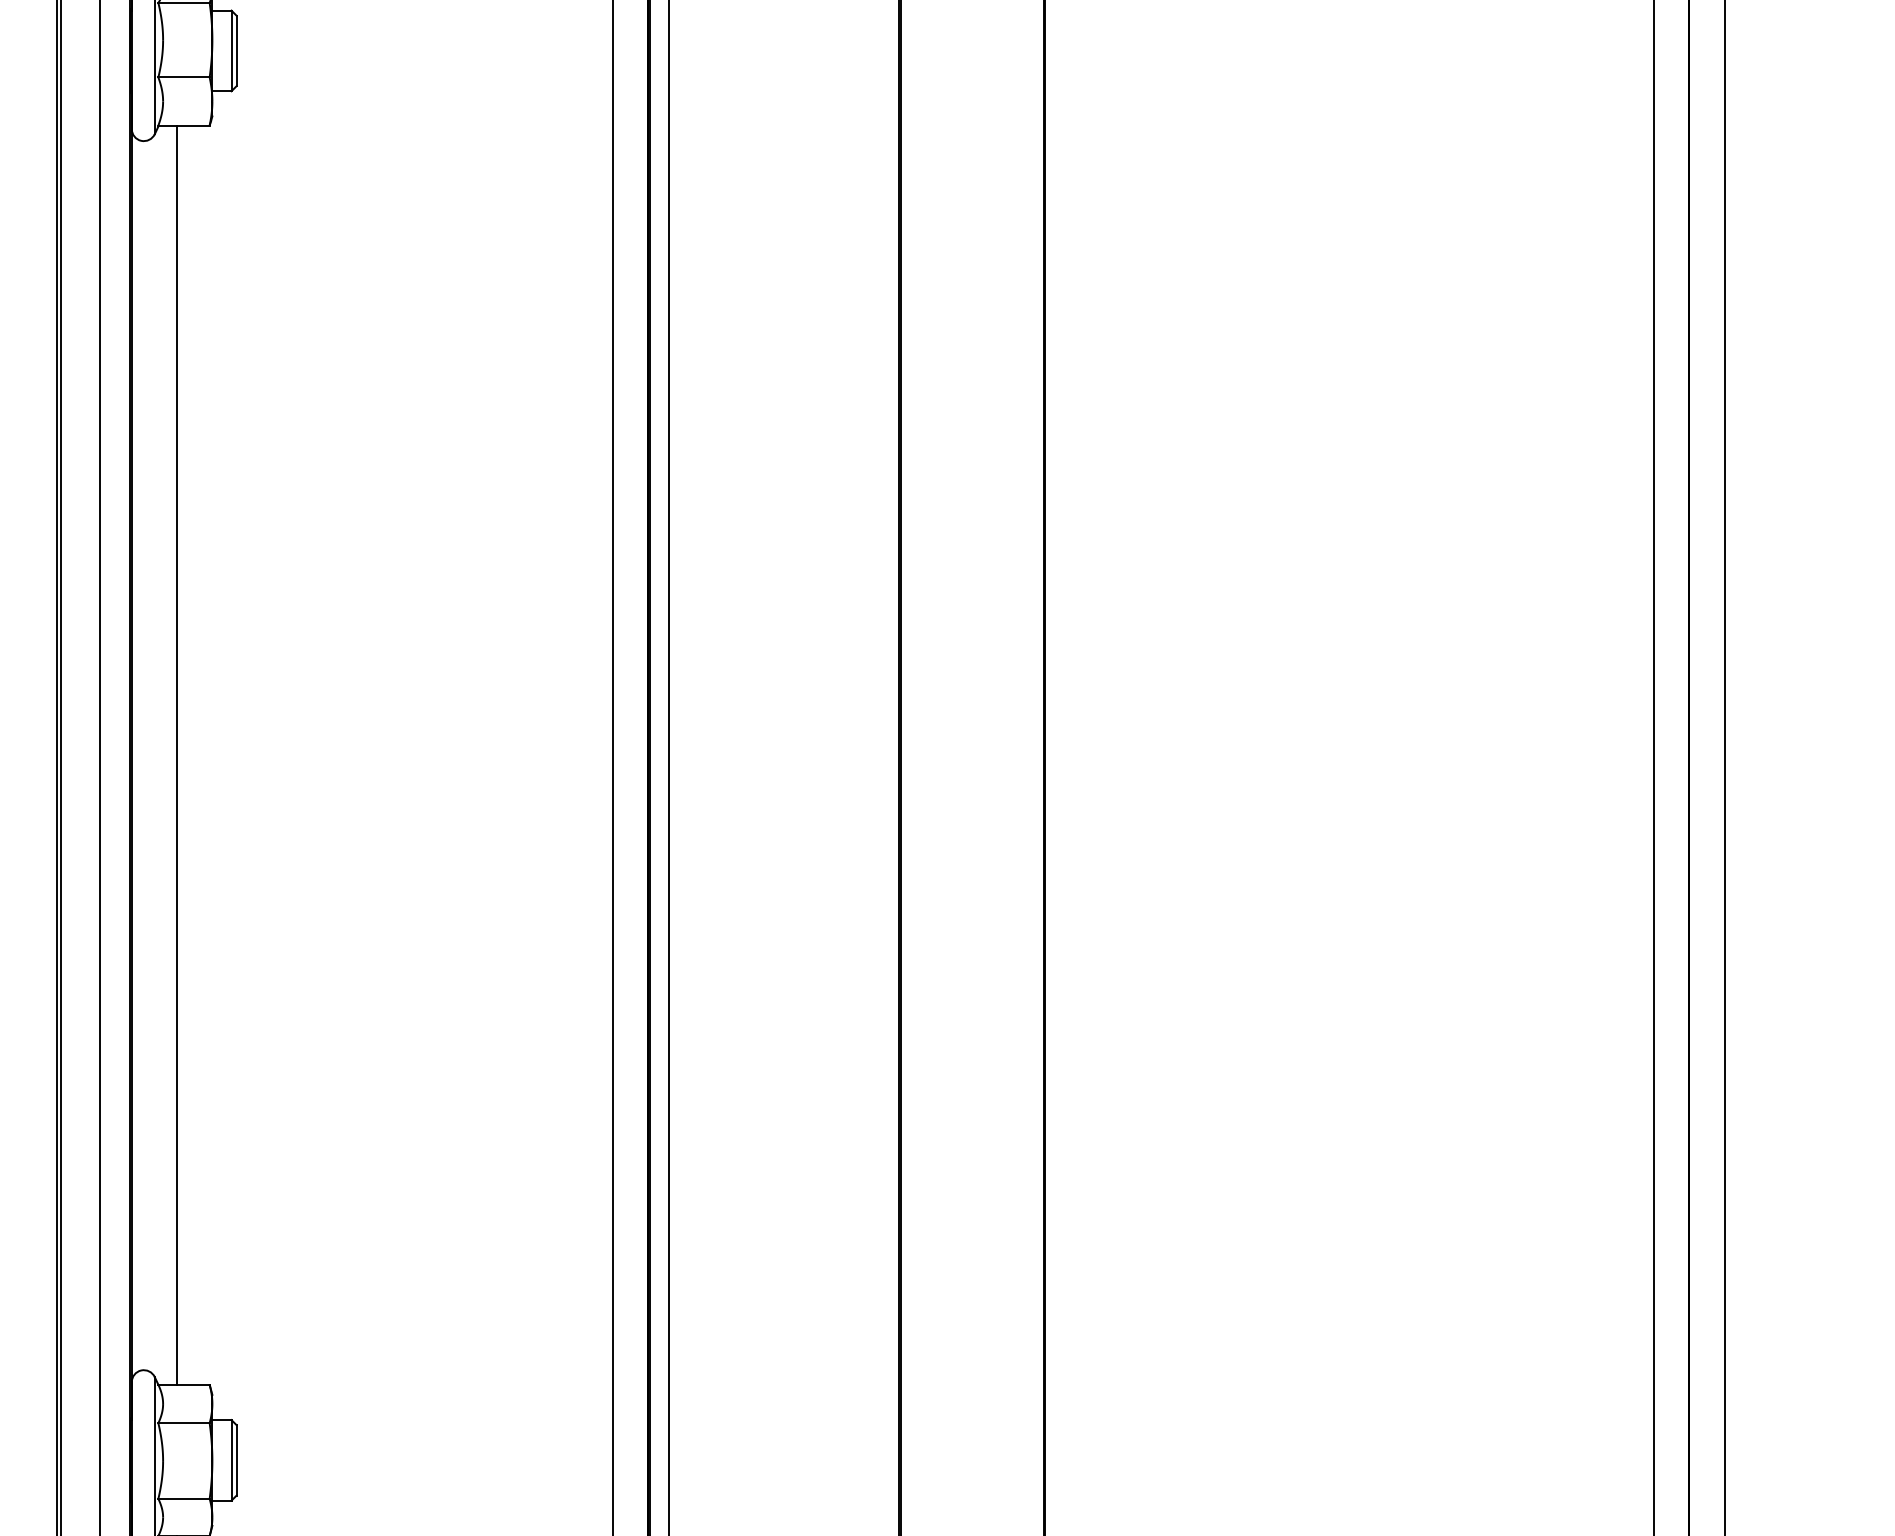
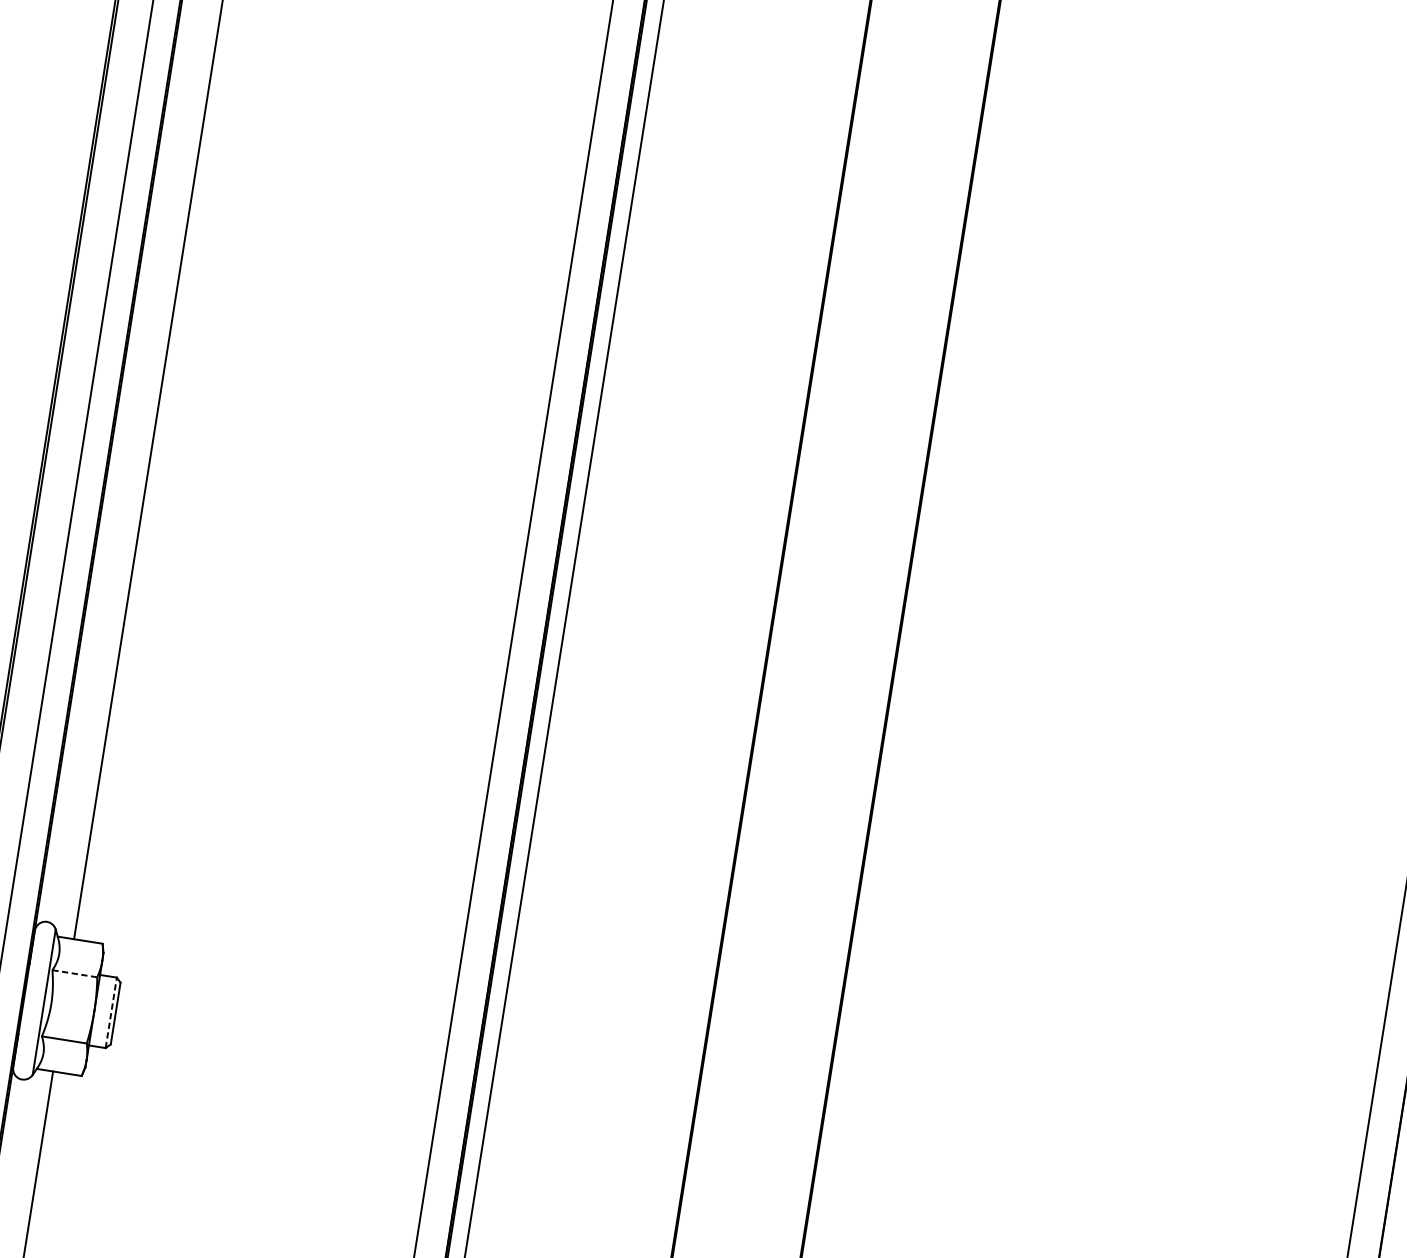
line: (184, 1423) -> (75, 974), solid -> dashed
line: (231, 1459) -> (111, 1012), solid -> dashed

